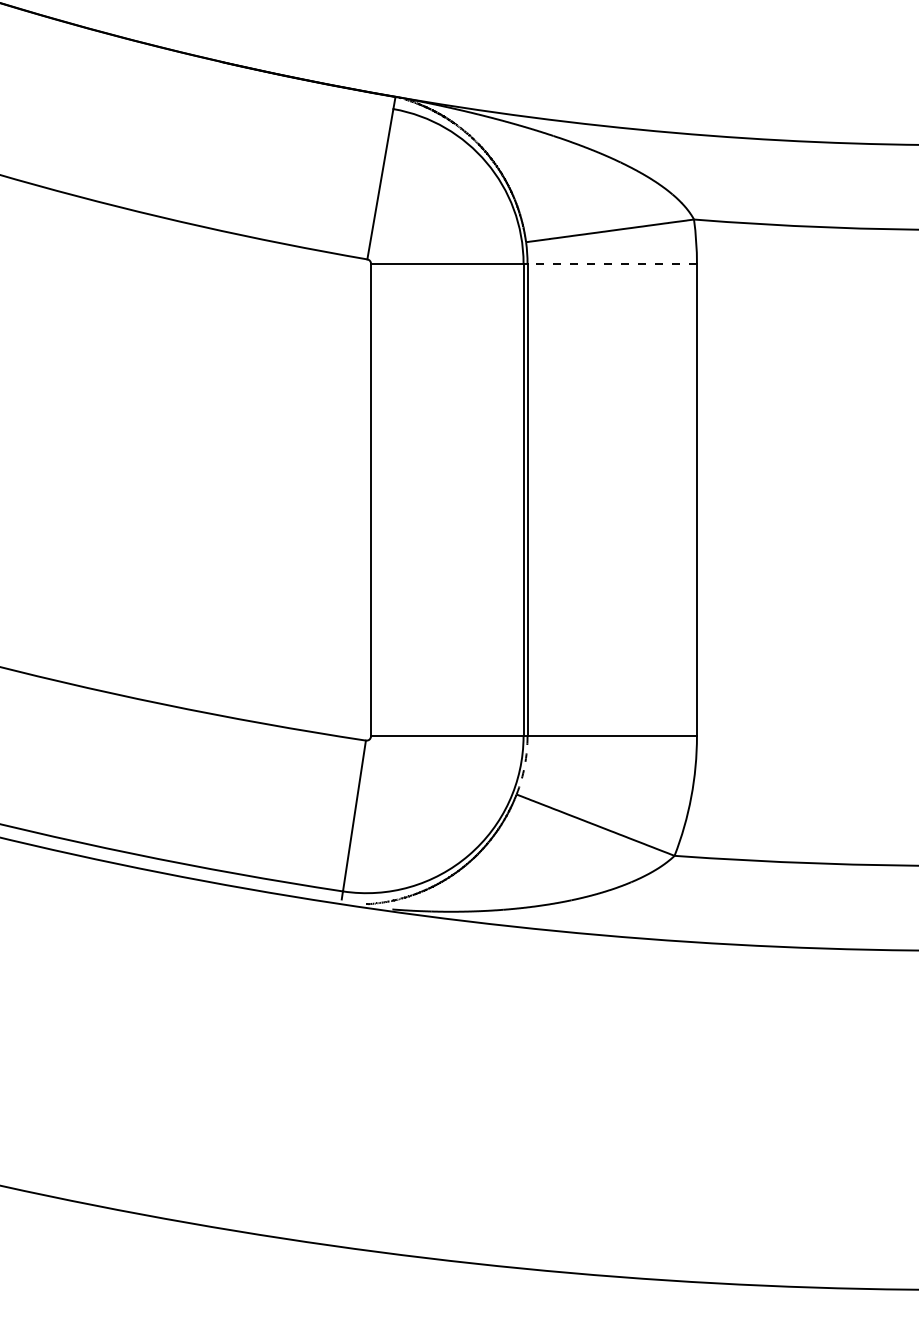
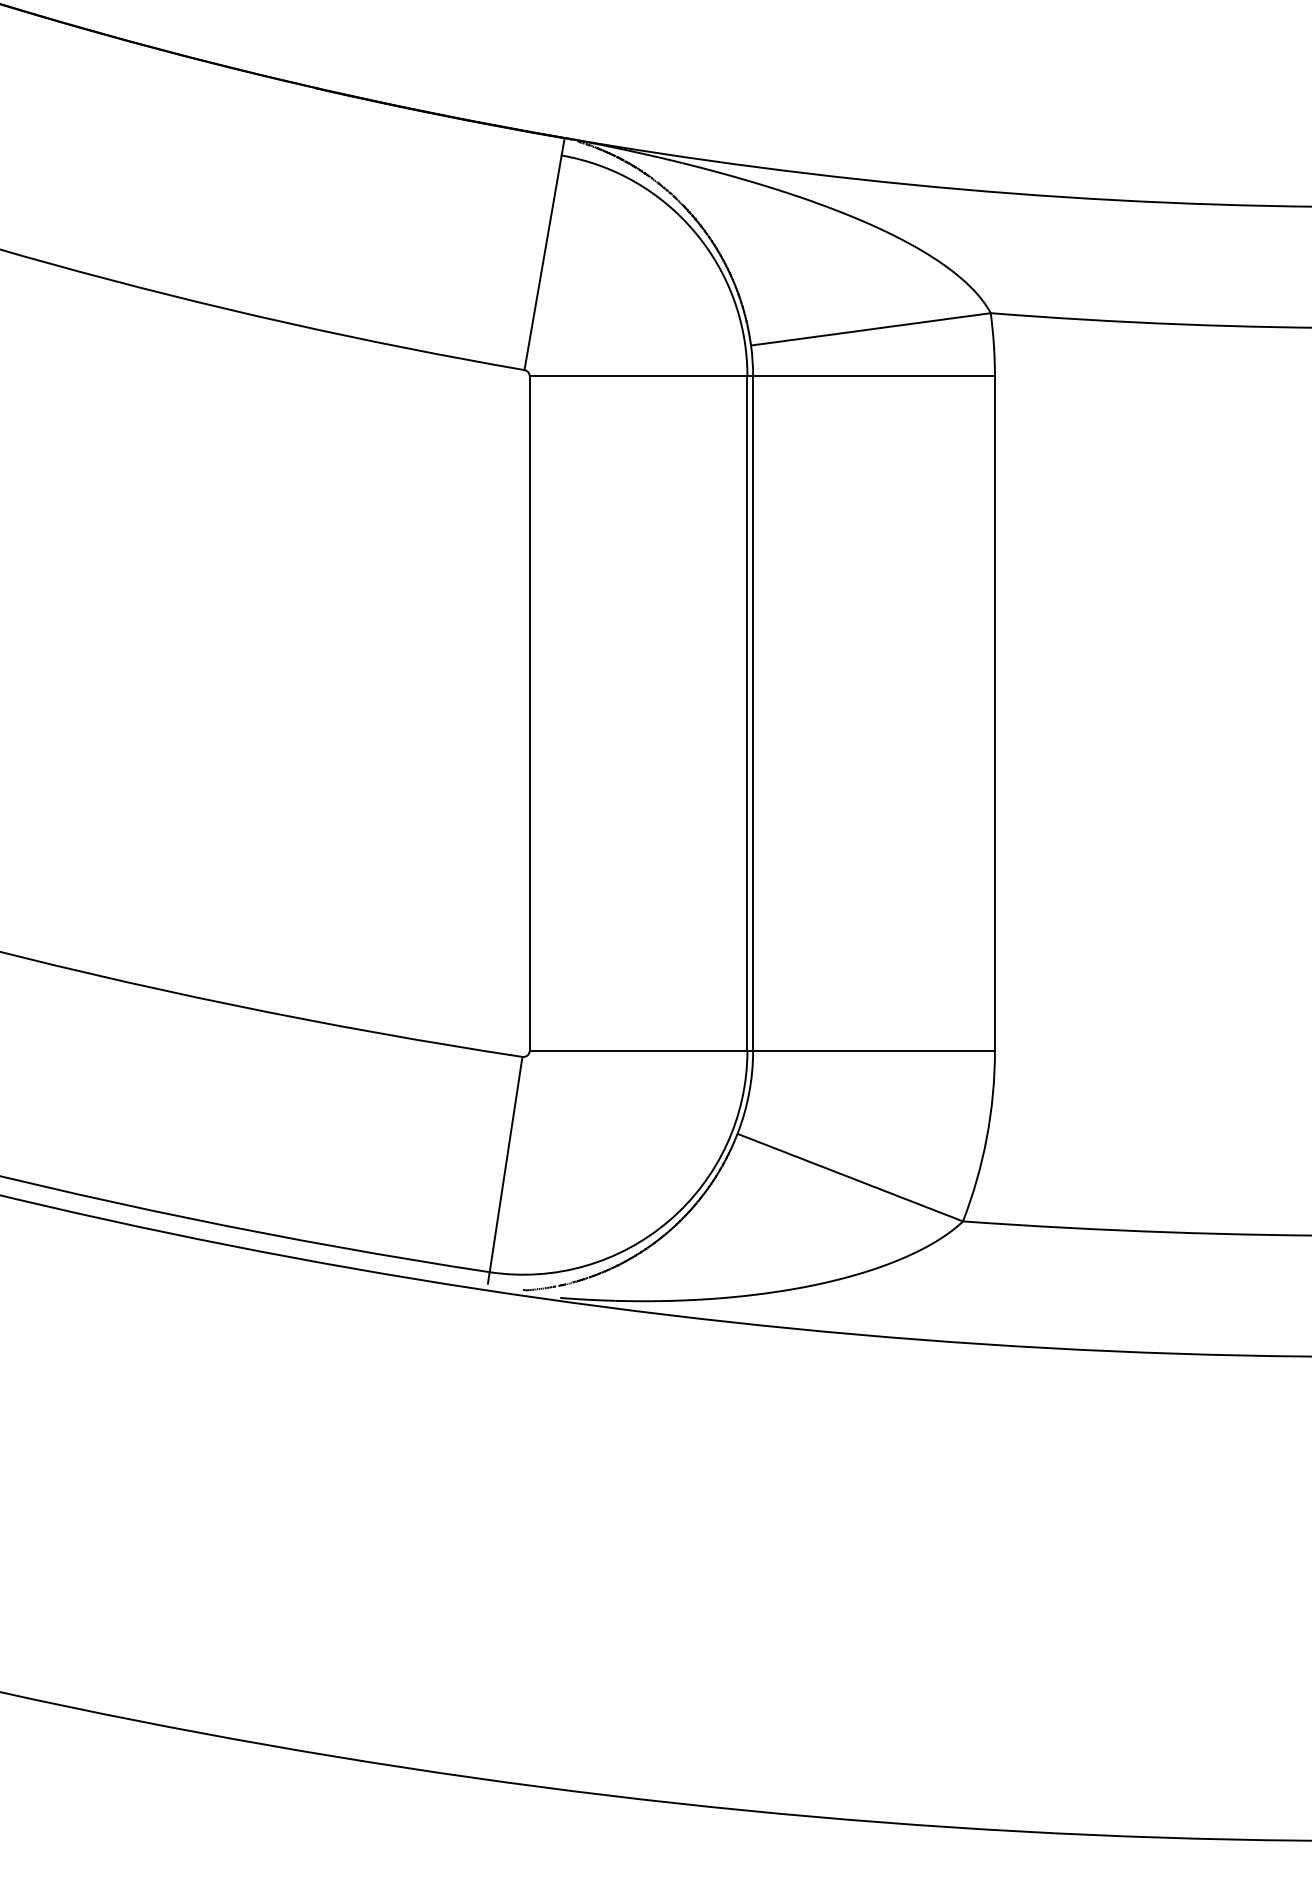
line: (612, 263) -> (874, 376), dashed -> solid
arc: (525, 765) -> (749, 1092), dashed -> solid

